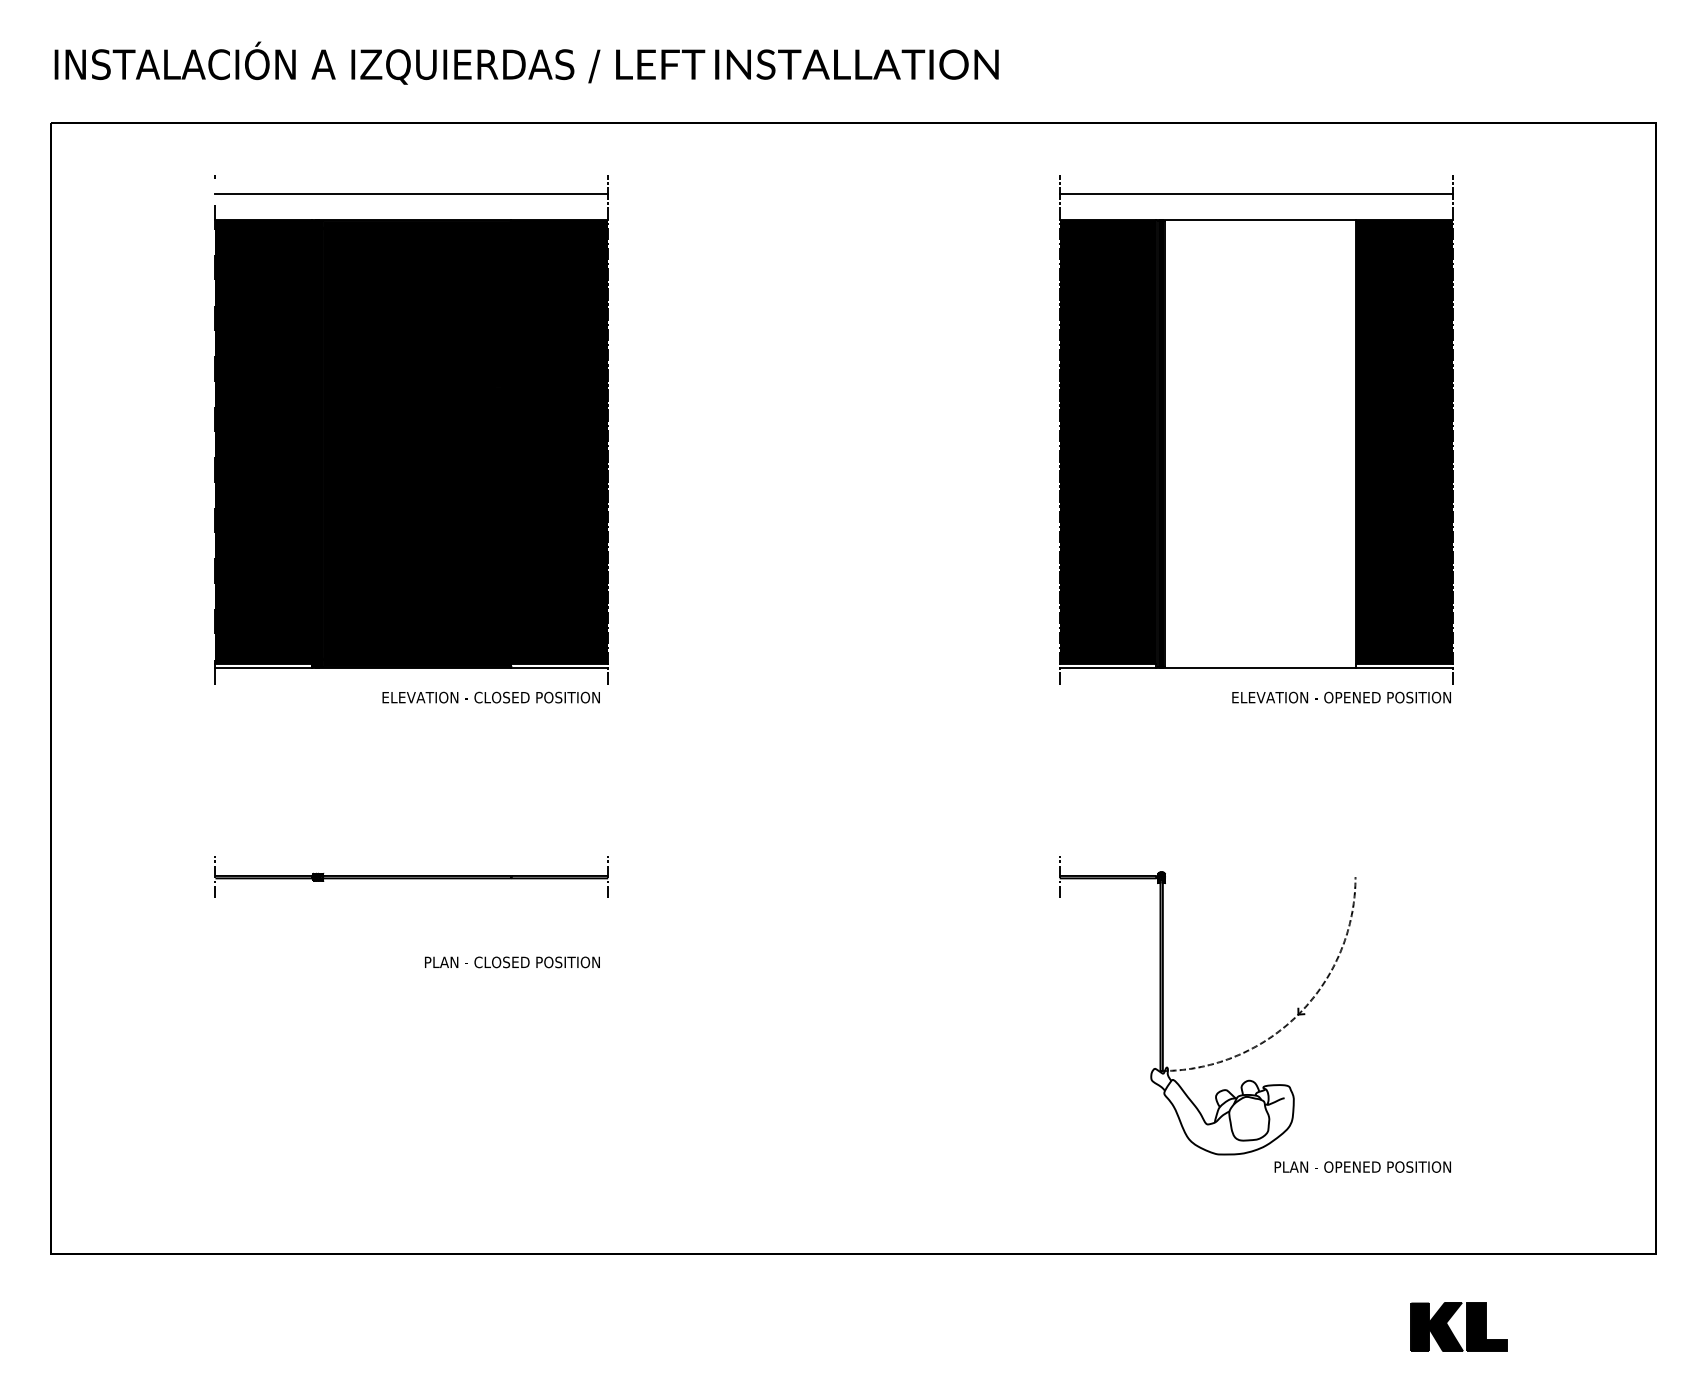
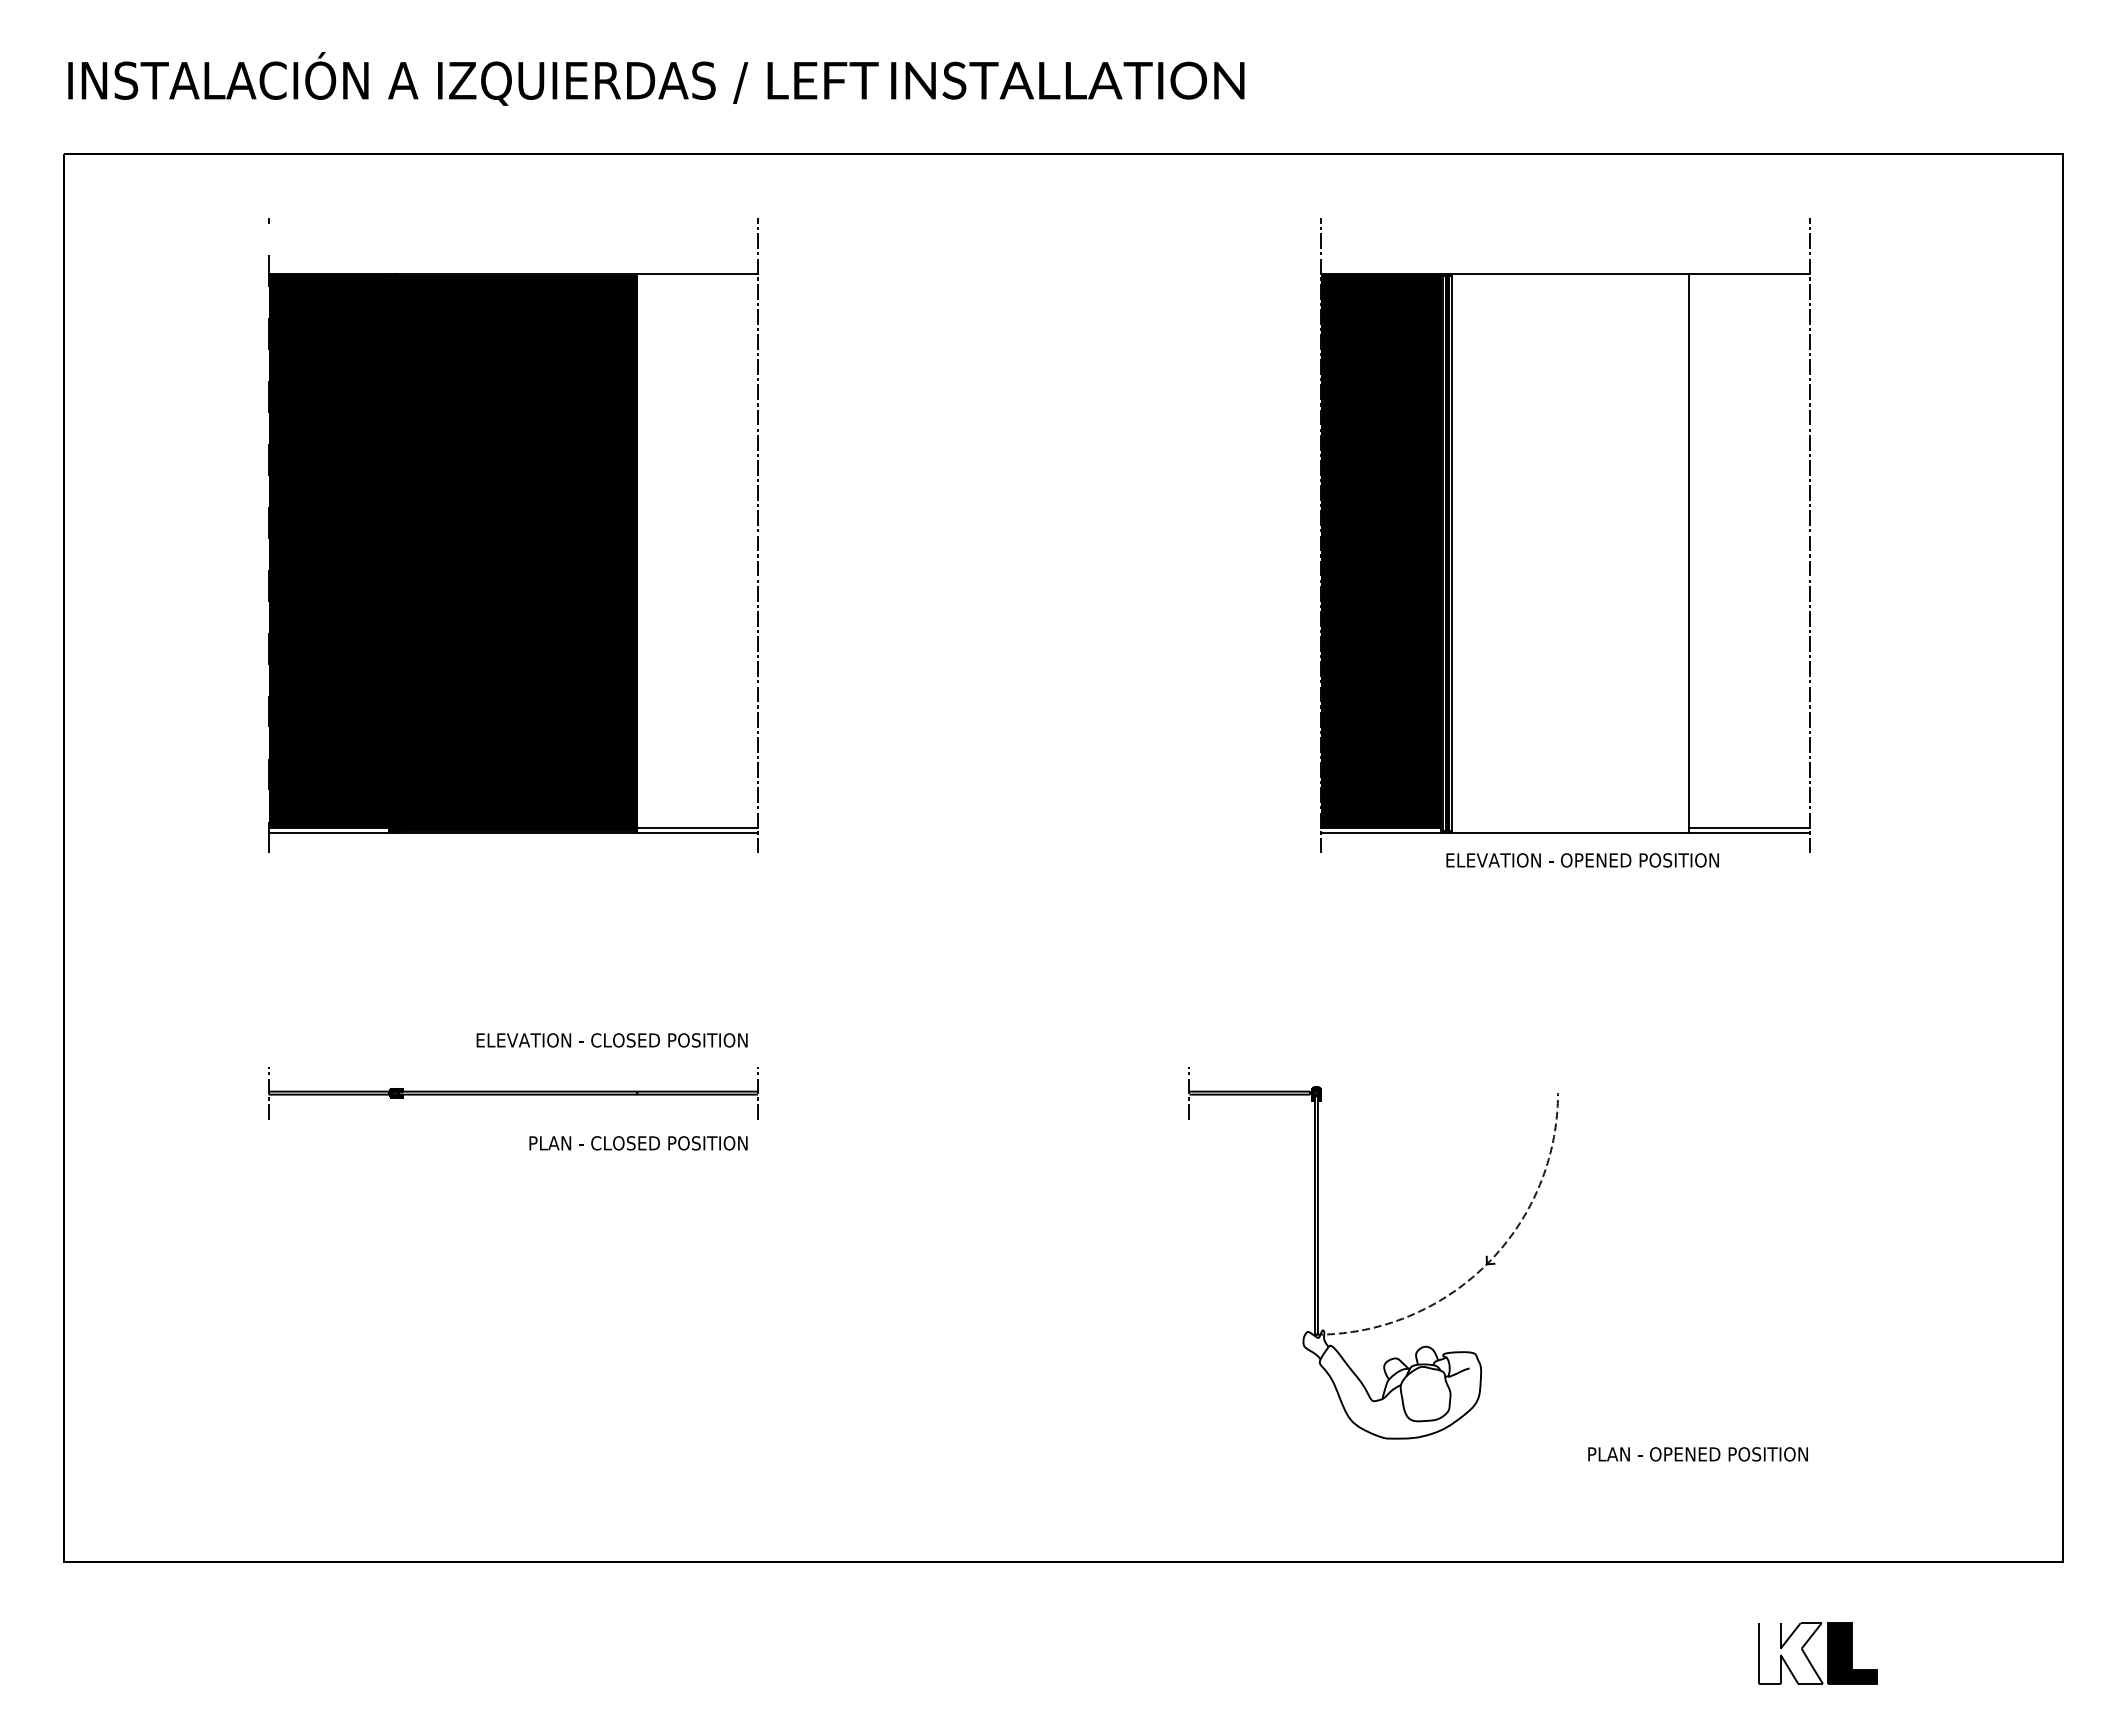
line: (411, 193) -> (512, 241), removed
line: (1255, 193) -> (1564, 241), removed
fill: (559, 441) -> (697, 550), removed
fill: (1404, 441) -> (1749, 550), removed
text: (490, 697) -> (611, 1040), moved
text: (1341, 697) -> (1582, 860), moved
text: (512, 962) -> (638, 1143), moved
part: (1163, 1005) -> (1318, 1253), moved
fill: (1436, 1326) -> (1790, 1653), removed

